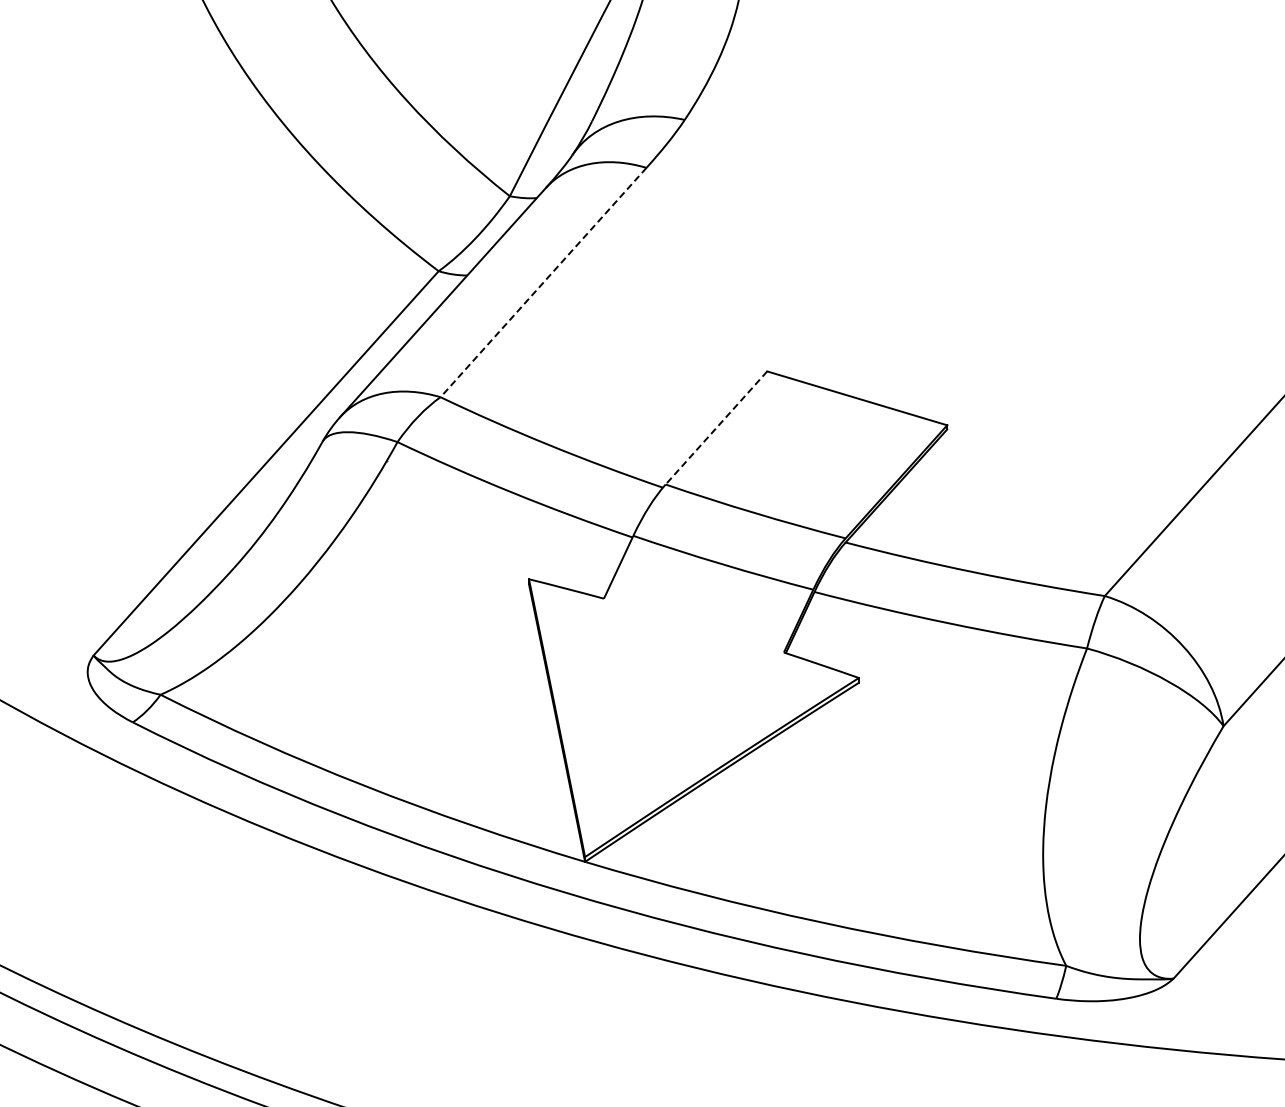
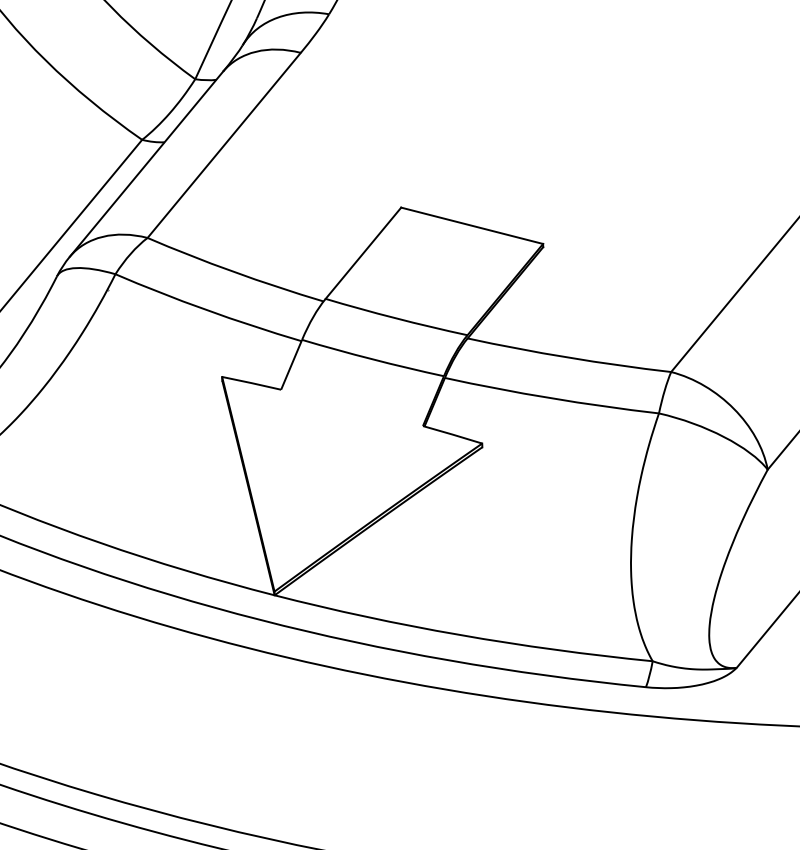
line: (543, 282) -> (224, 145), dashed -> solid
line: (716, 427) -> (363, 252), dashed -> solid

